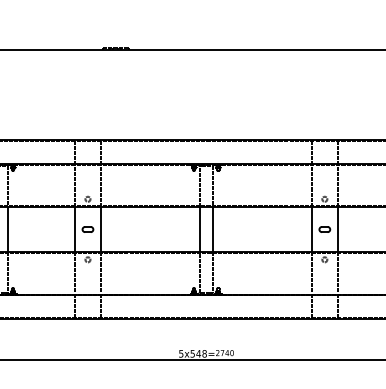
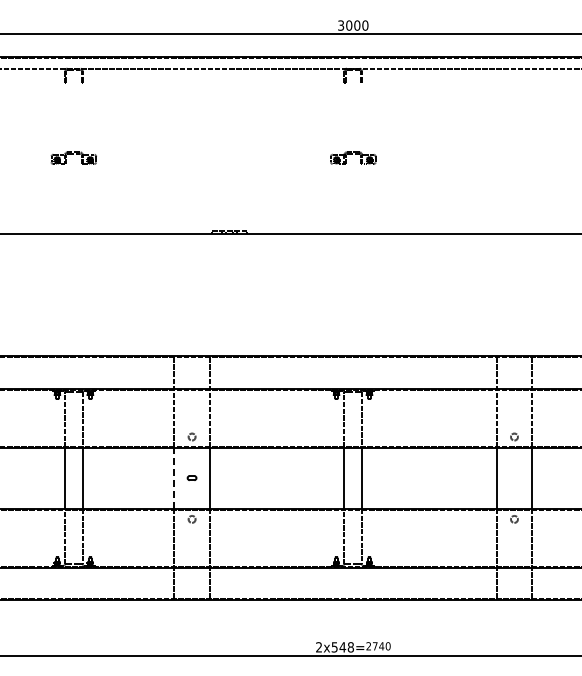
line: (75, 229) -> (174, 478), solid -> dashed
part: (87, 229) -> (191, 477), size x0.6
part: (324, 229) -> (514, 477), removed
text: (180, 353) -> (318, 647), 5x548= -> 2x548=

